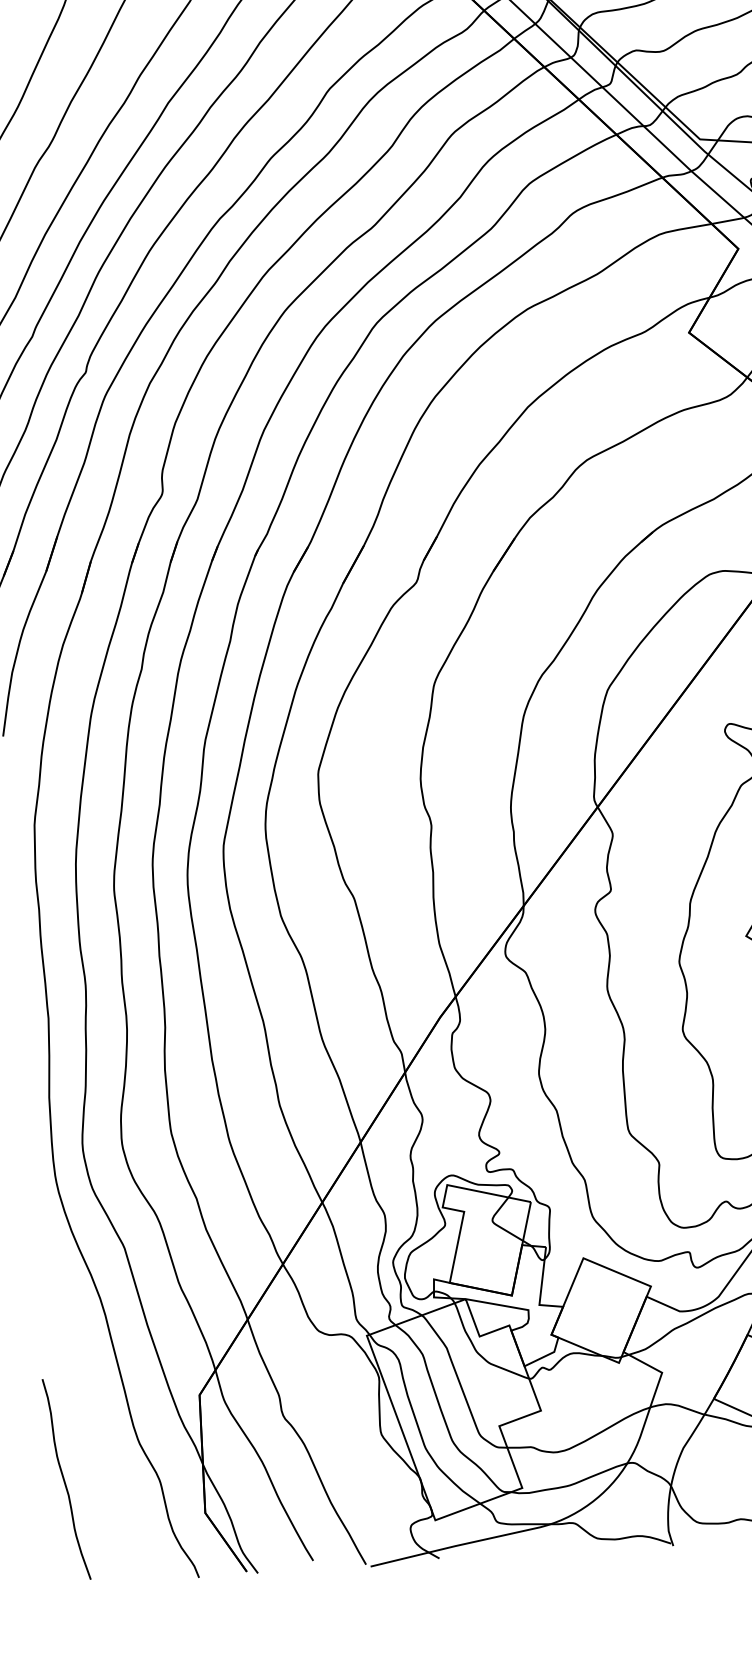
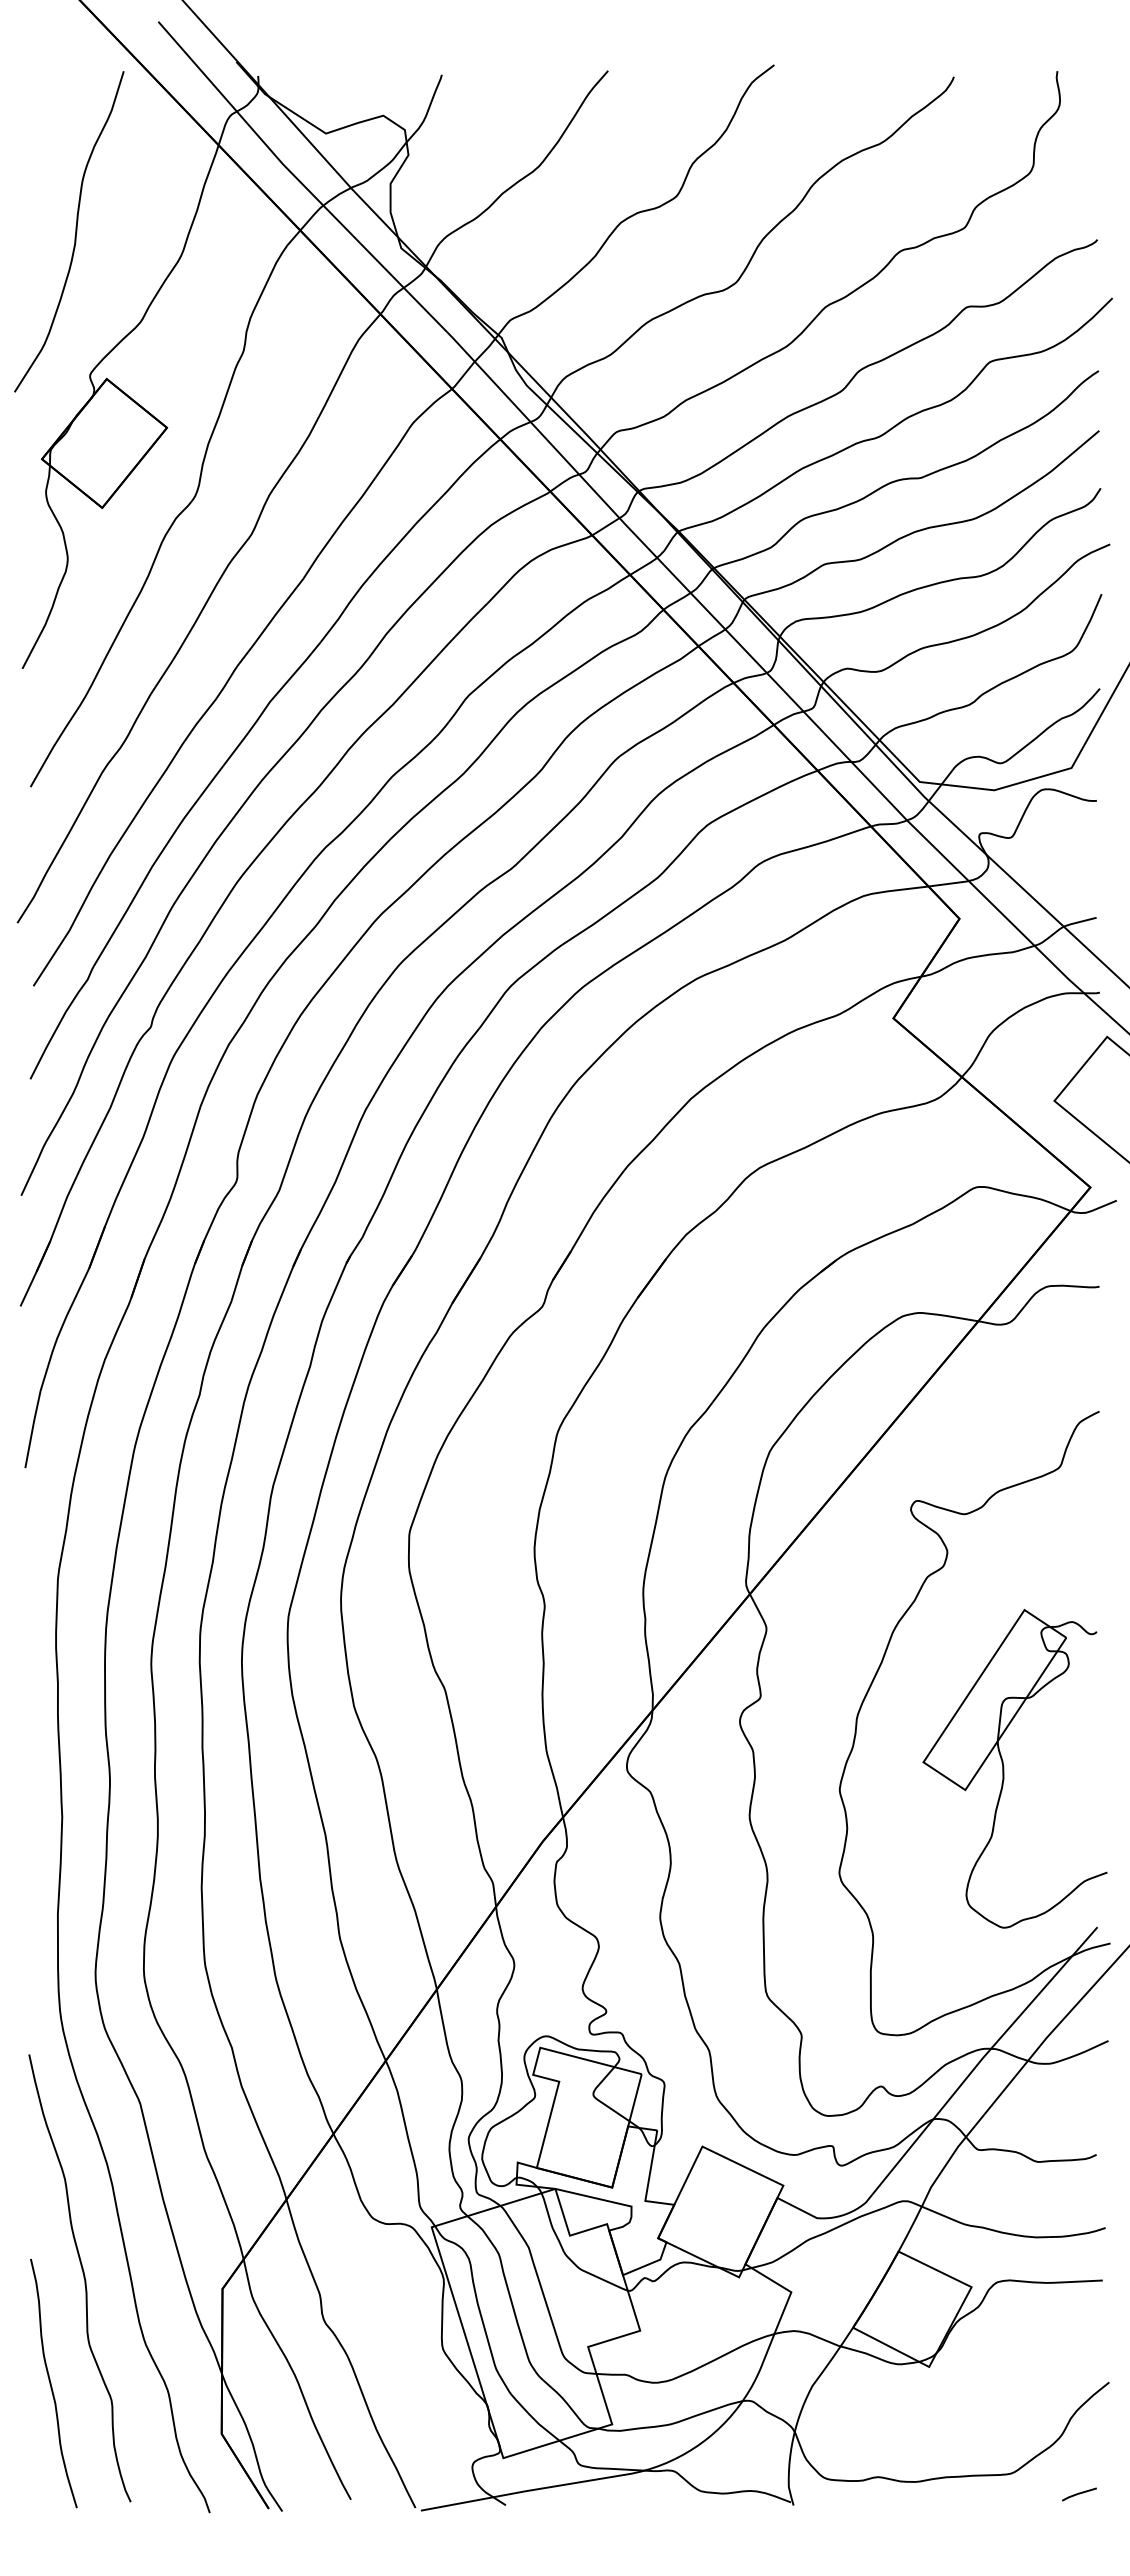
curve: (86, 1392) -> (83, 2278), added

